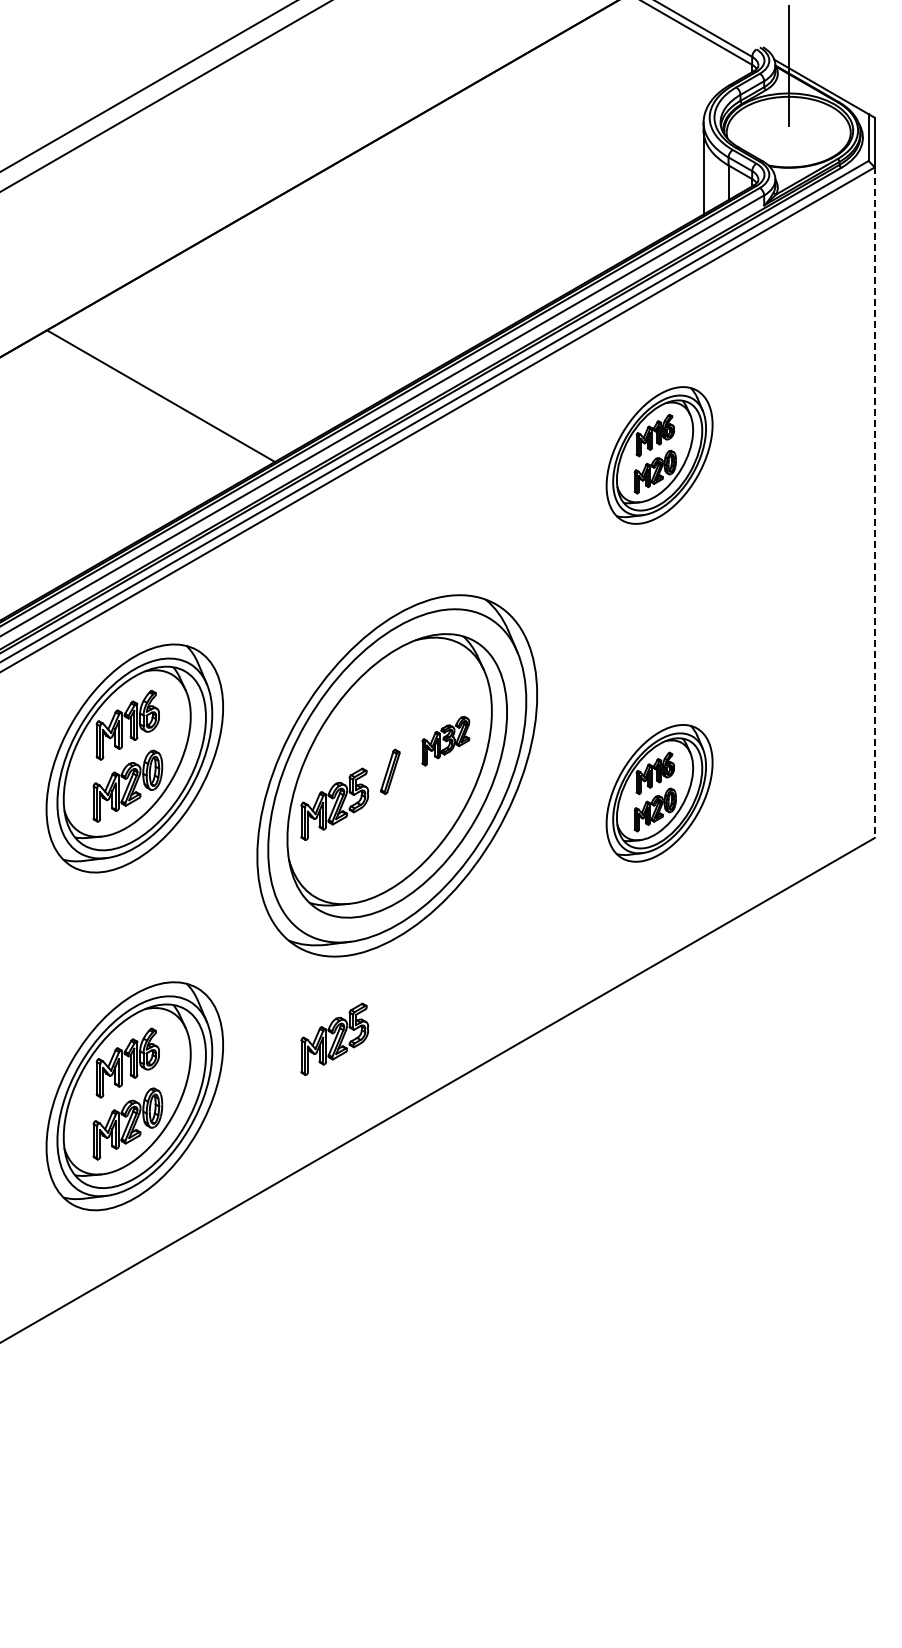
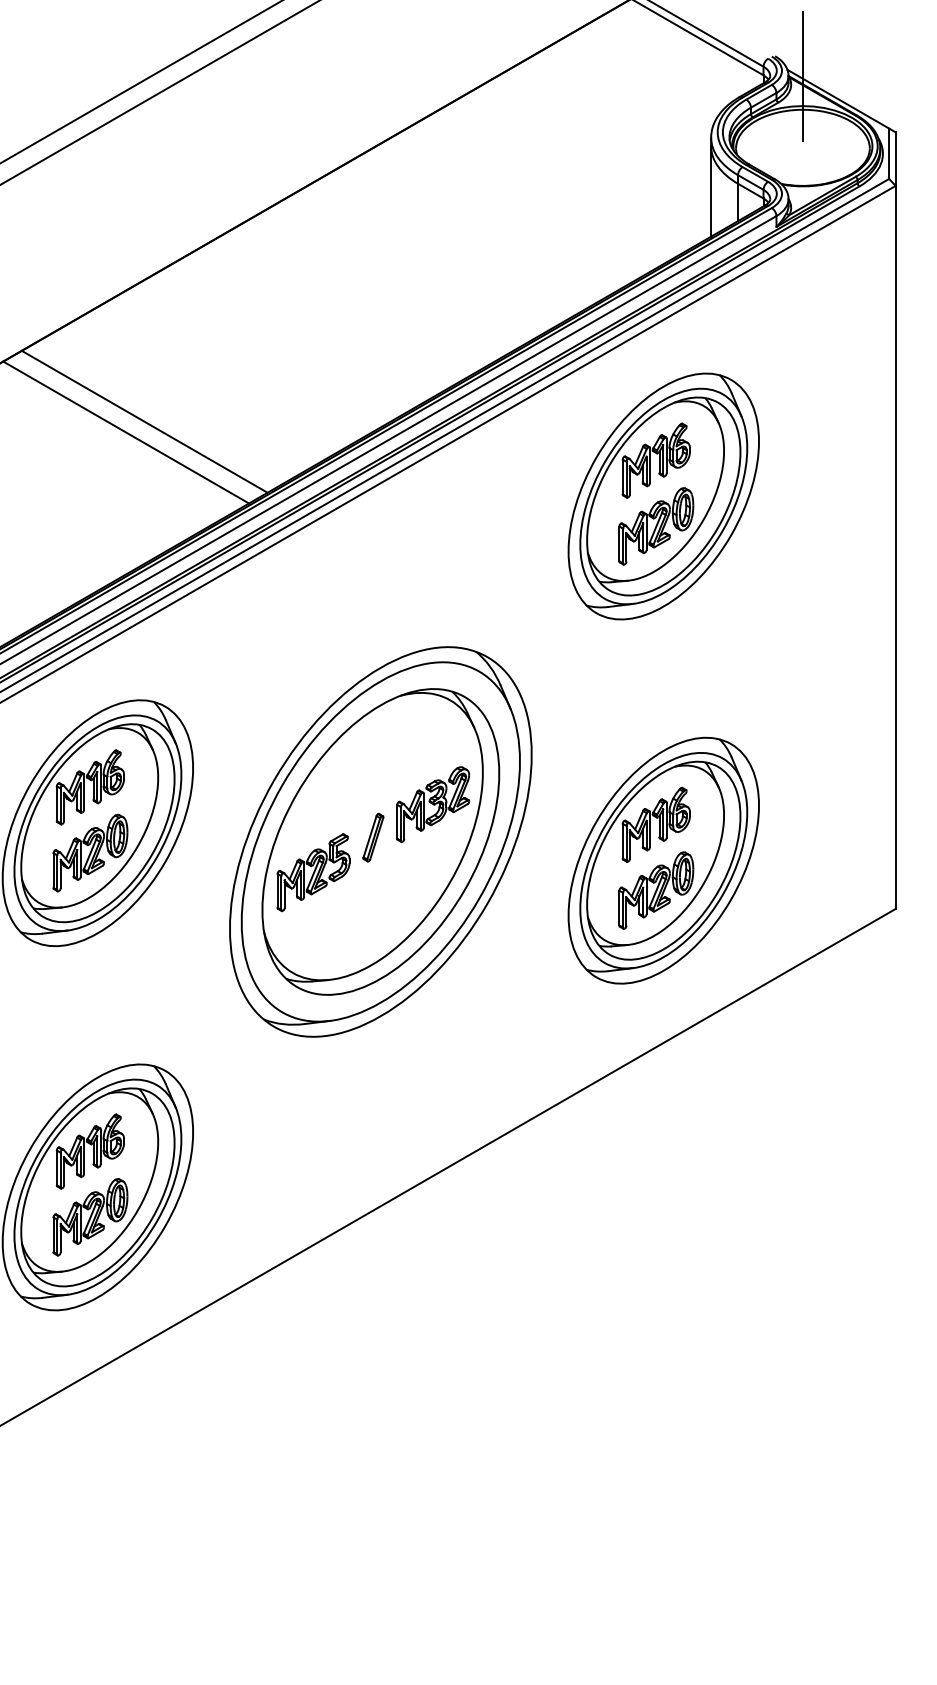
line: (178, 386) -> (144, 422), added
part: (659, 455) -> (663, 496), size x1.67
line: (874, 503) -> (895, 548), dashed -> solid
part: (445, 740) -> (432, 803), size x1.43
part: (659, 793) -> (663, 860), size x1.67
part: (334, 1038) -> (313, 1125), removed

